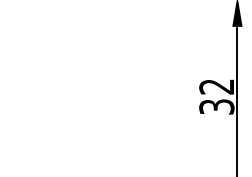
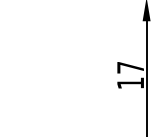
text: (216, 96) -> (130, 75), 32 -> 17

